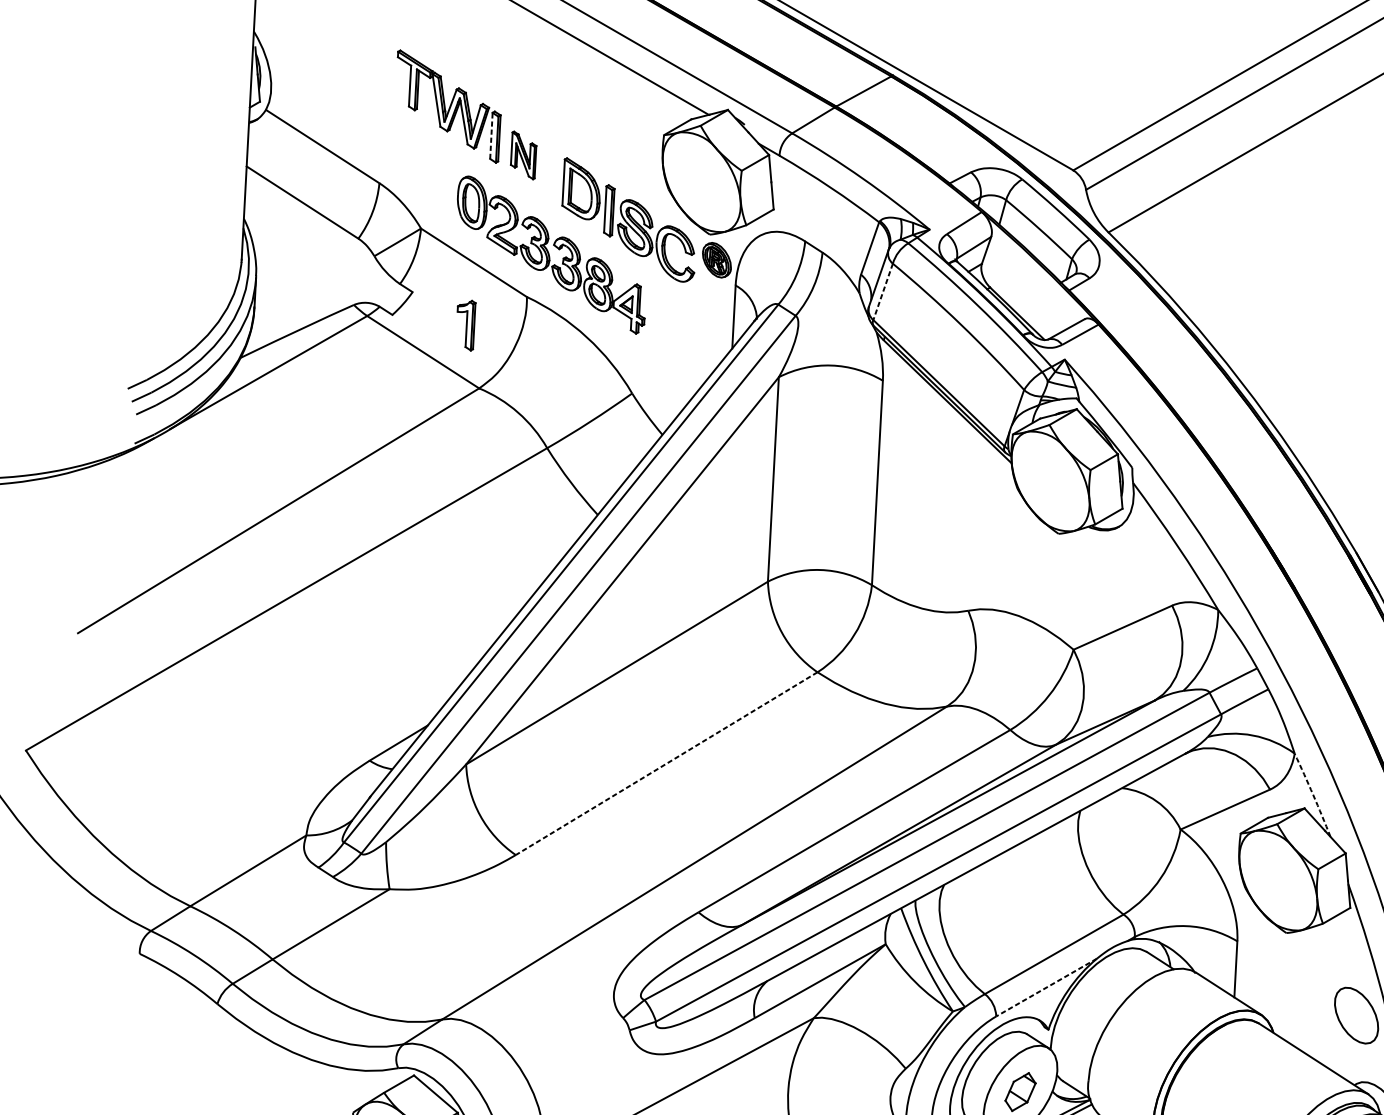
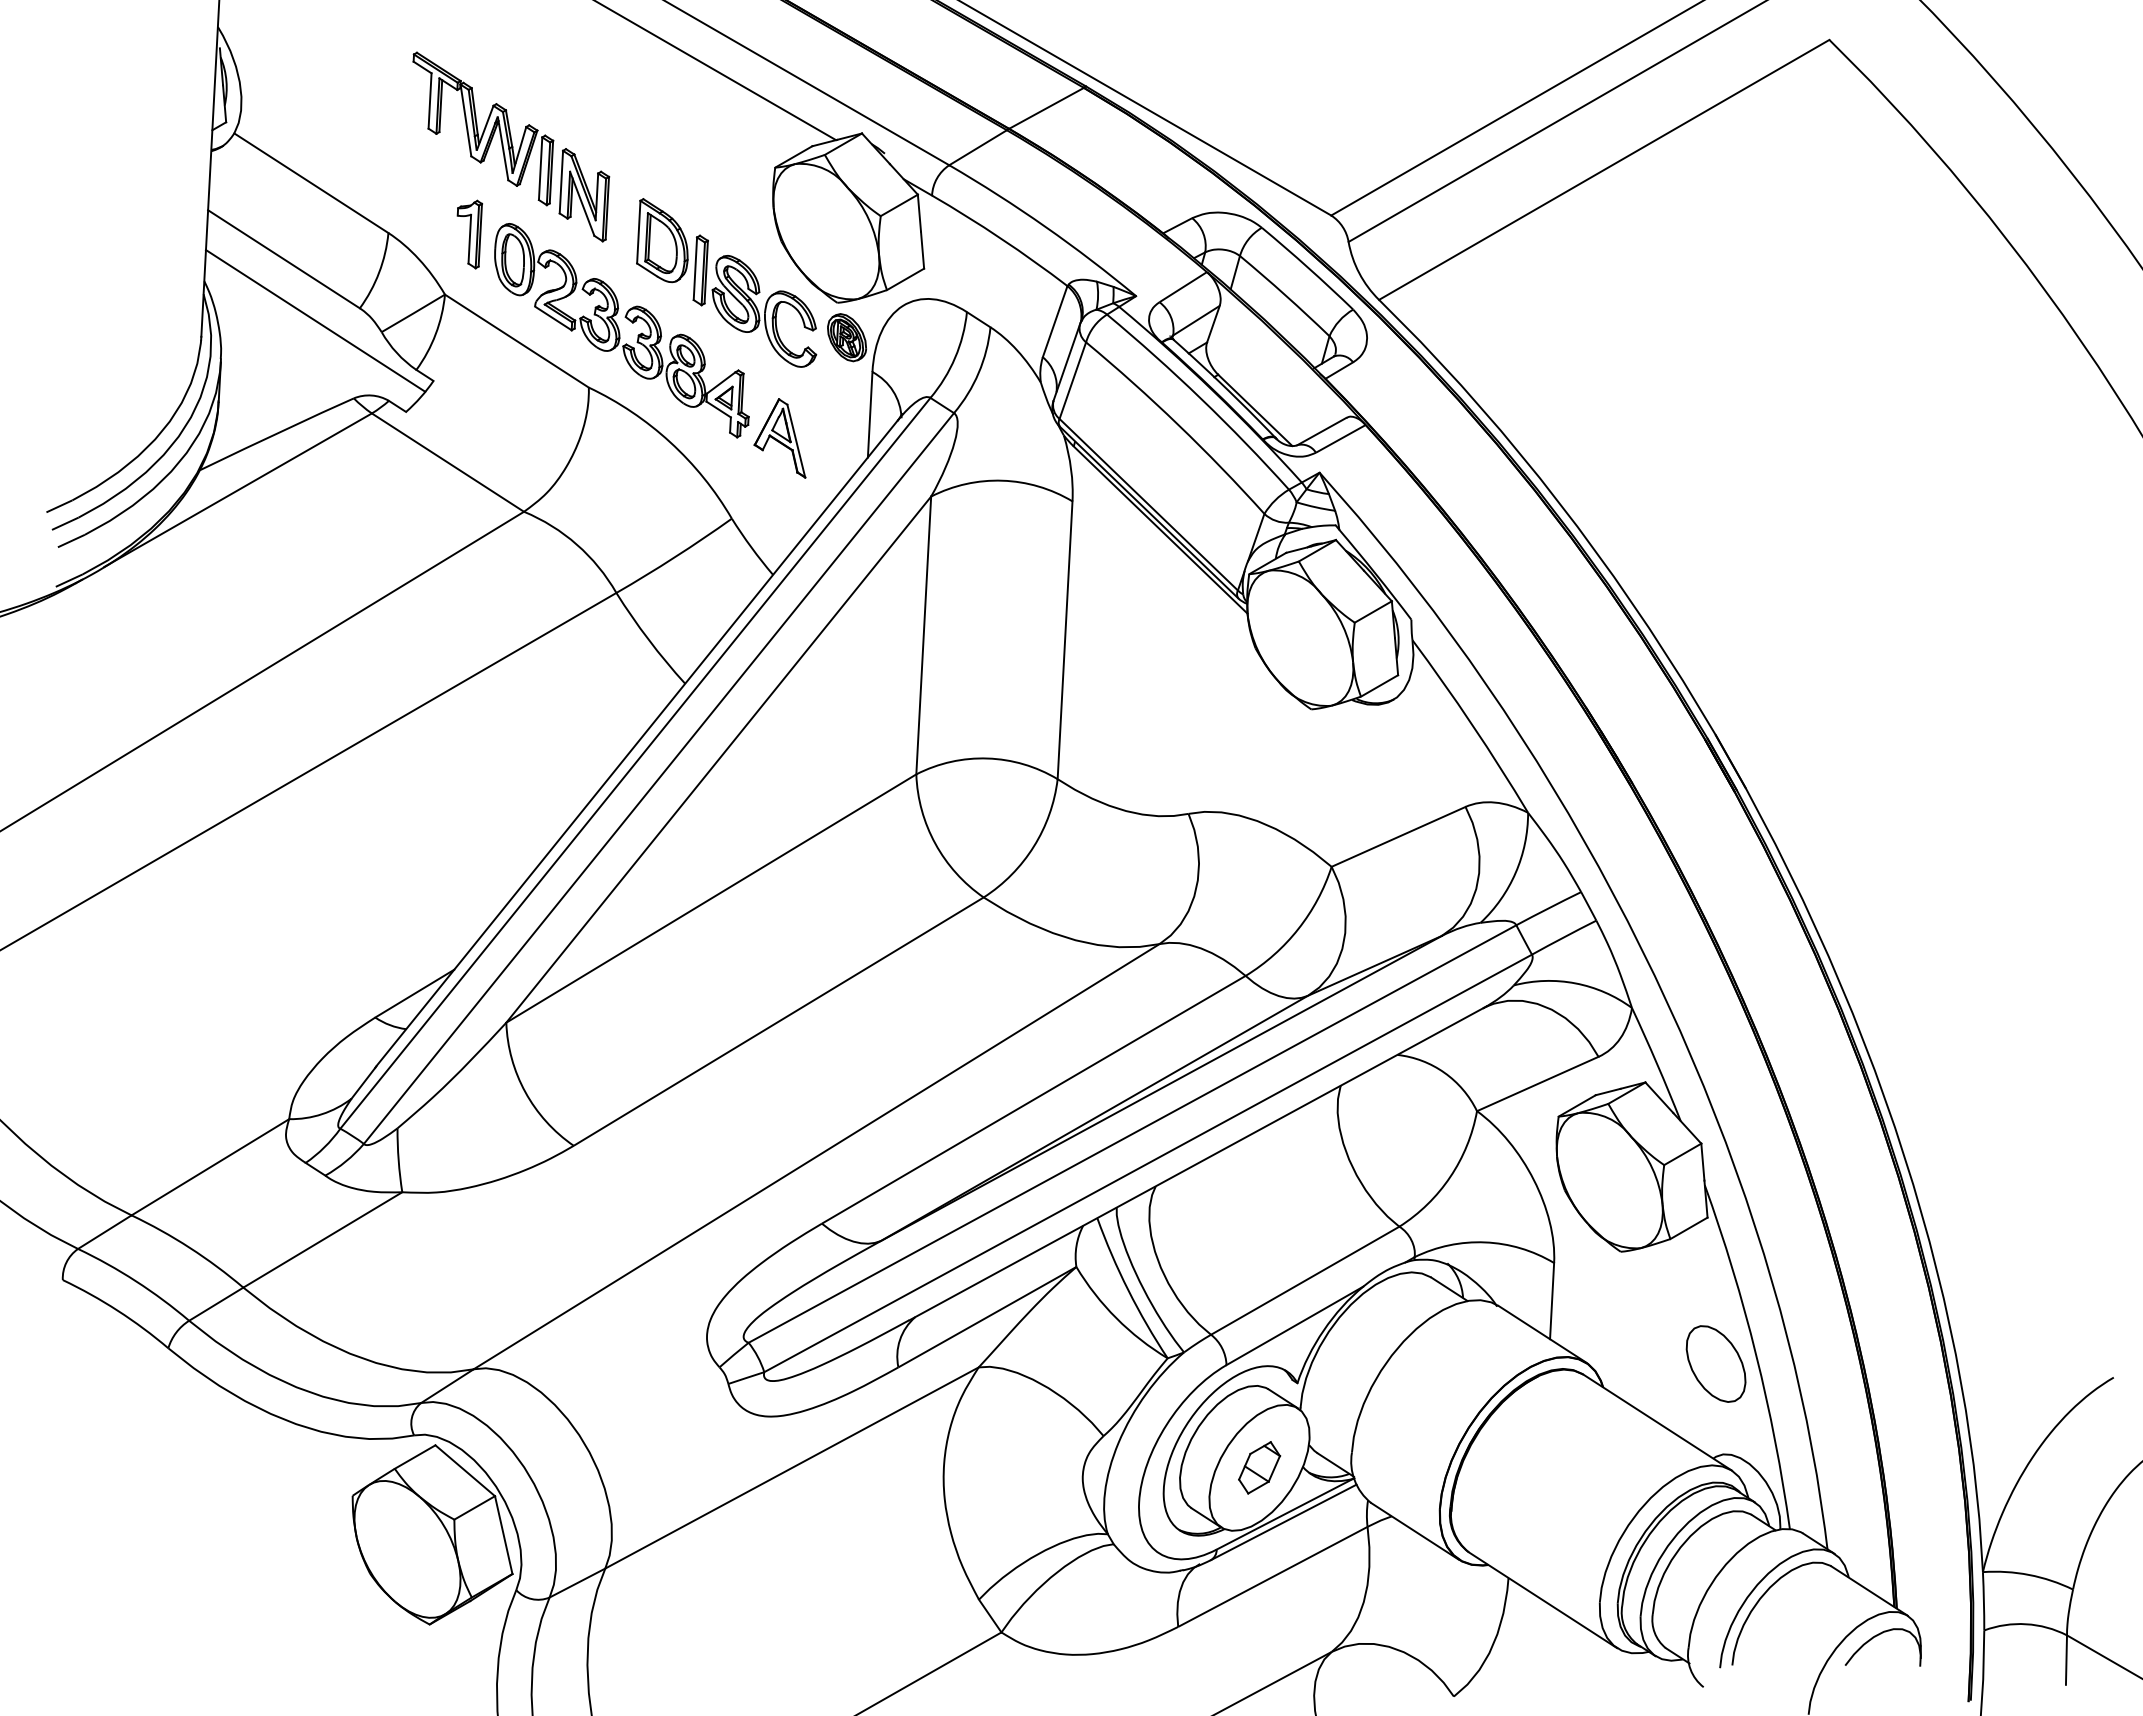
line: (491, 135) -> (540, 168), dashed -> solid
part: (523, 155) -> (584, 195), size x1.43
line: (325, 247) -> (315, 320), added
line: (882, 291) -> (1072, 380), dashed -> solid
part: (466, 325) -> (469, 234), moved
part: (667, 334) -> (779, 438), added
line: (666, 763) -> (778, 1021), dashed -> solid
arc: (1313, 795) -> (1657, 1064), dashed -> solid
line: (1046, 987) -> (1294, 1325), dashed -> solid

